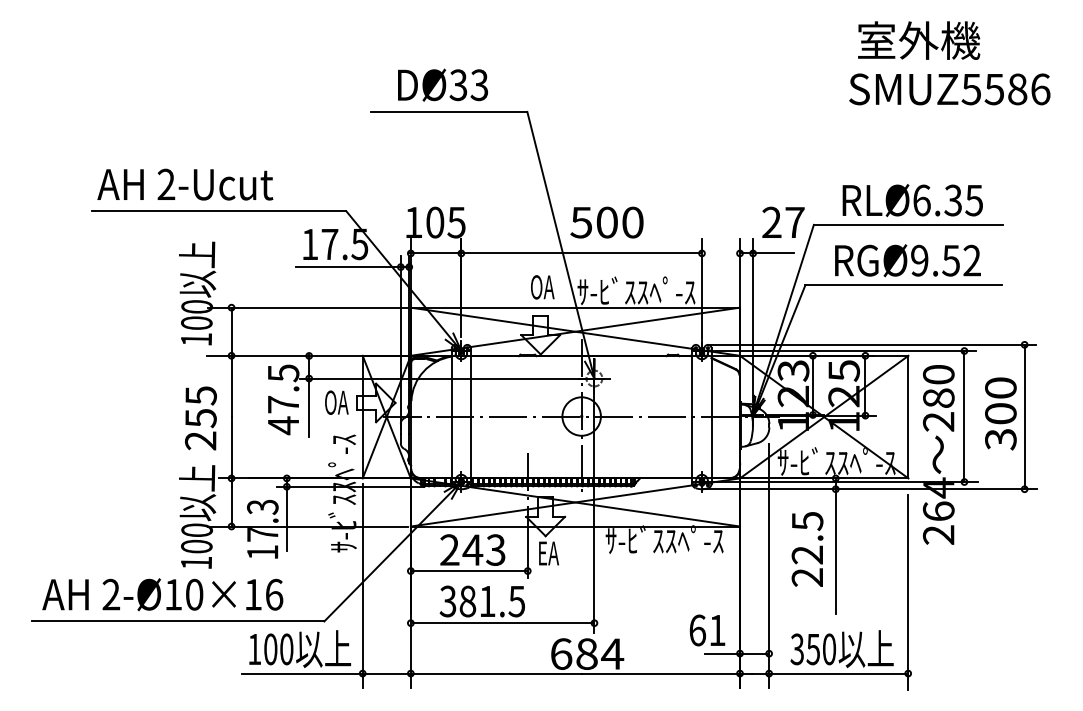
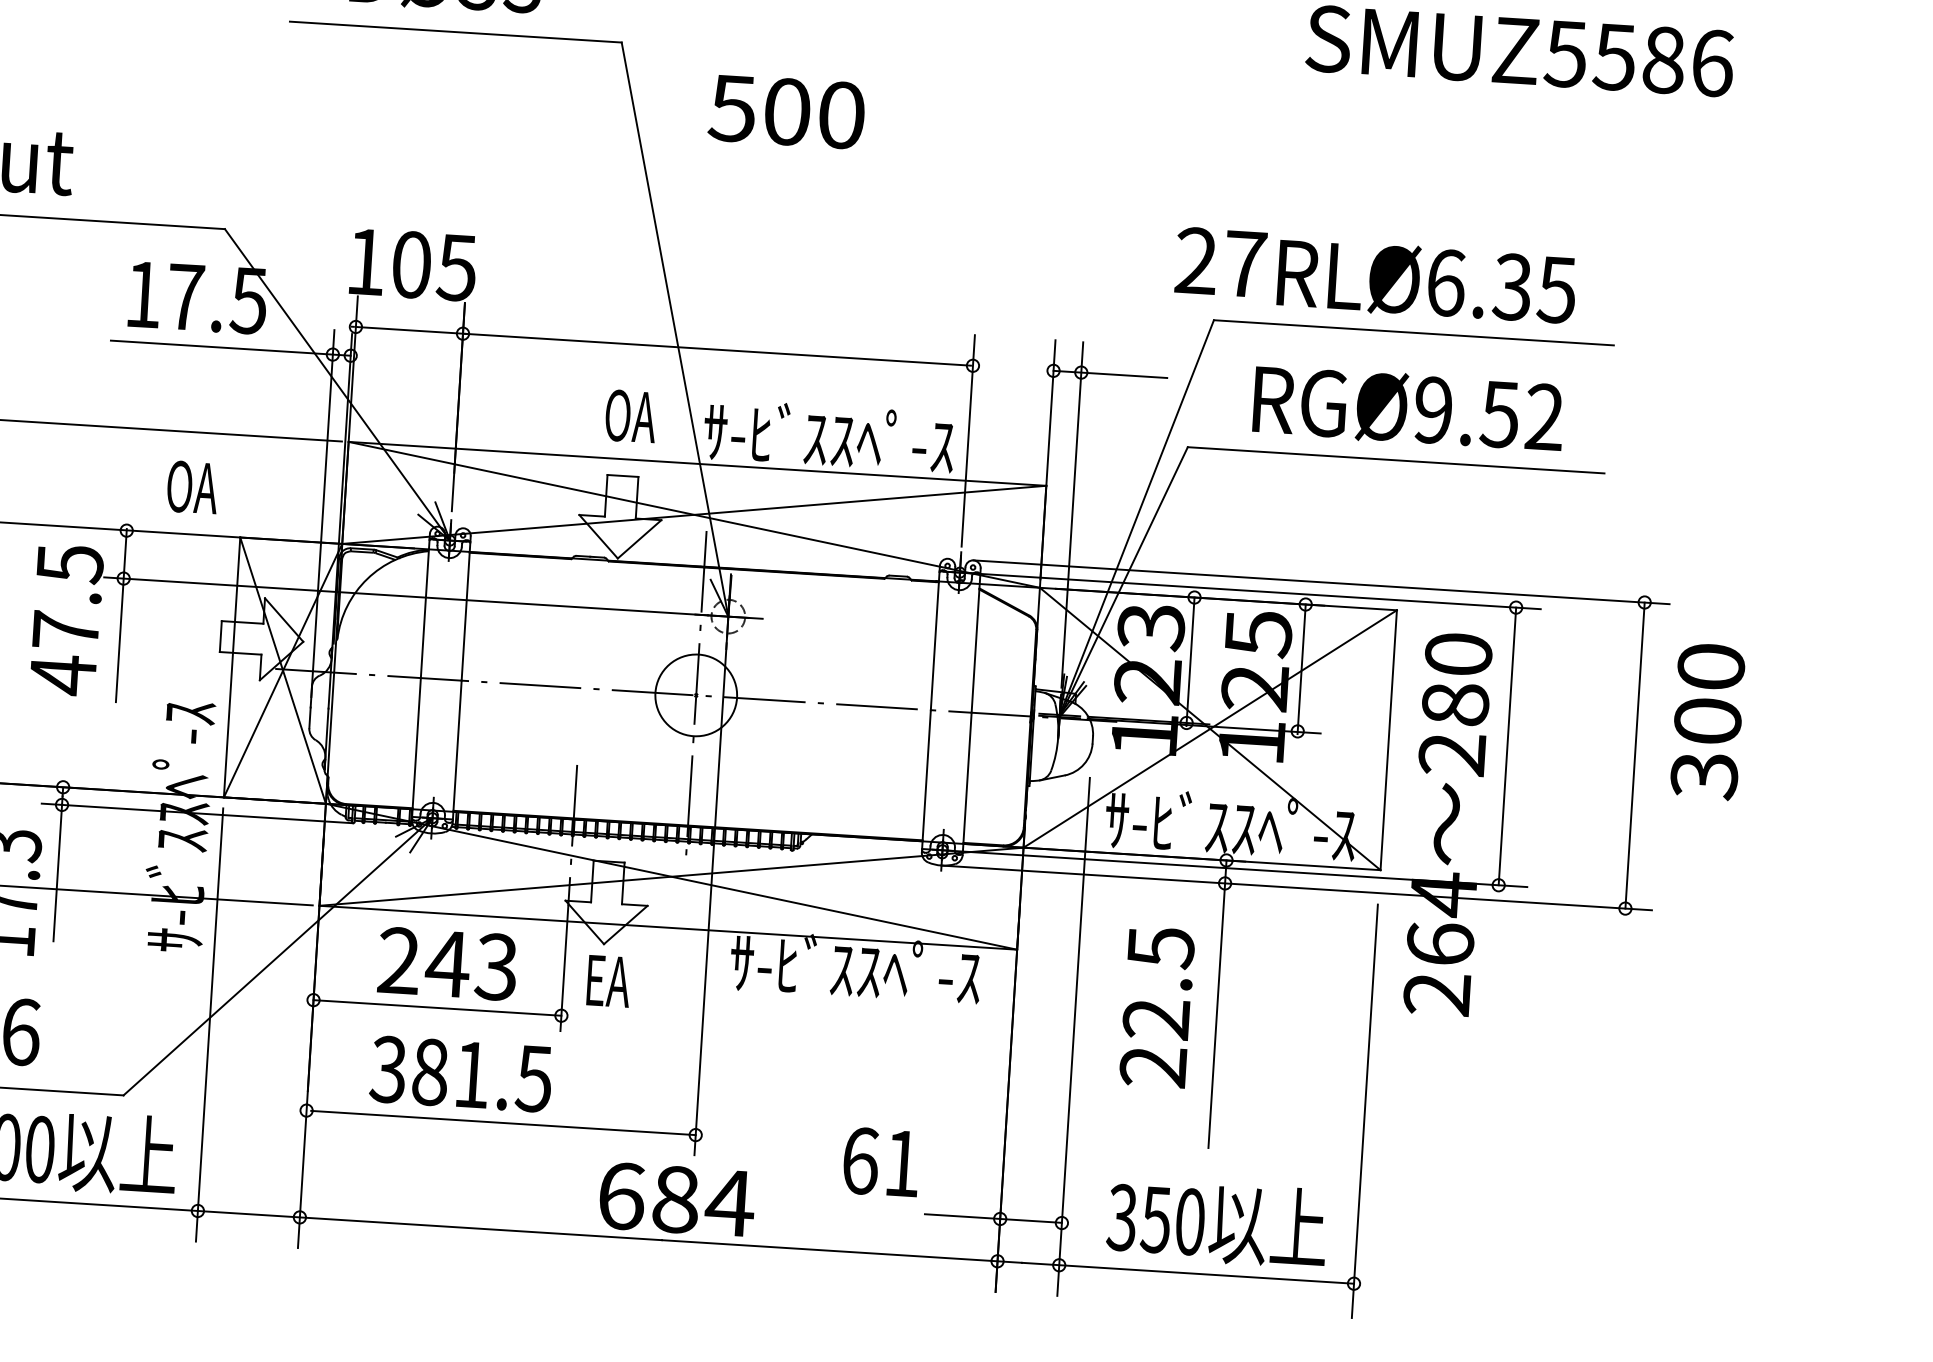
text: (783, 221) -> (1221, 260), moved
text: (606, 222) -> (785, 111), moved
text: (336, 402) -> (191, 487), moved
text: (1000, 413) -> (1707, 720), moved
text: (707, 630) -> (881, 1162), moved

